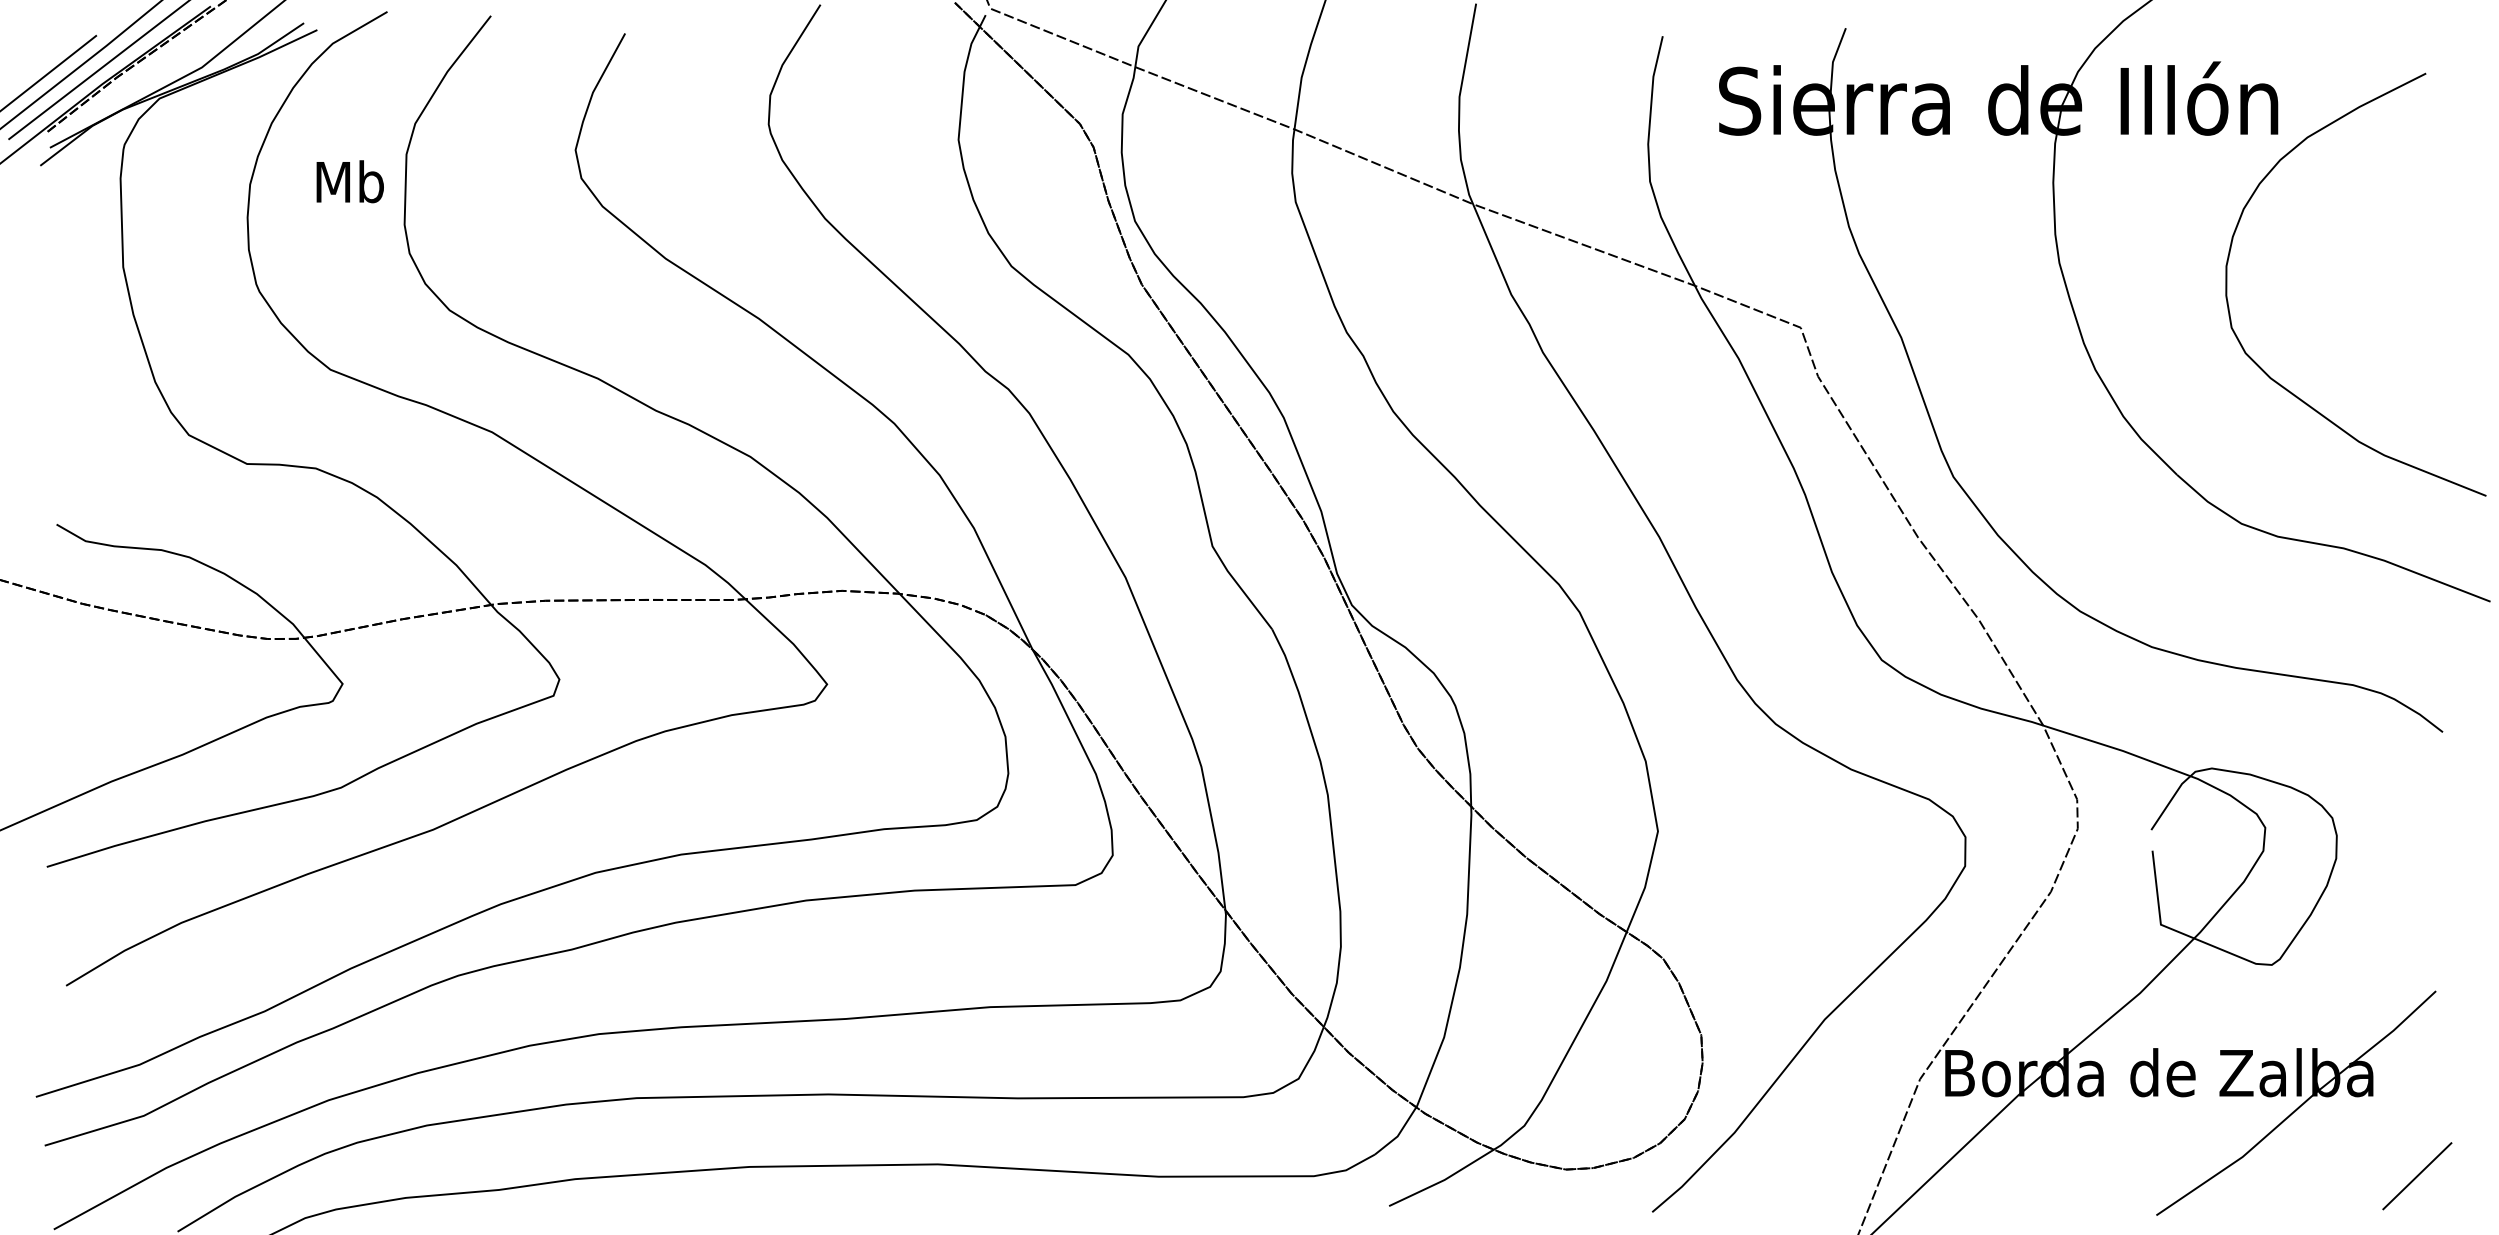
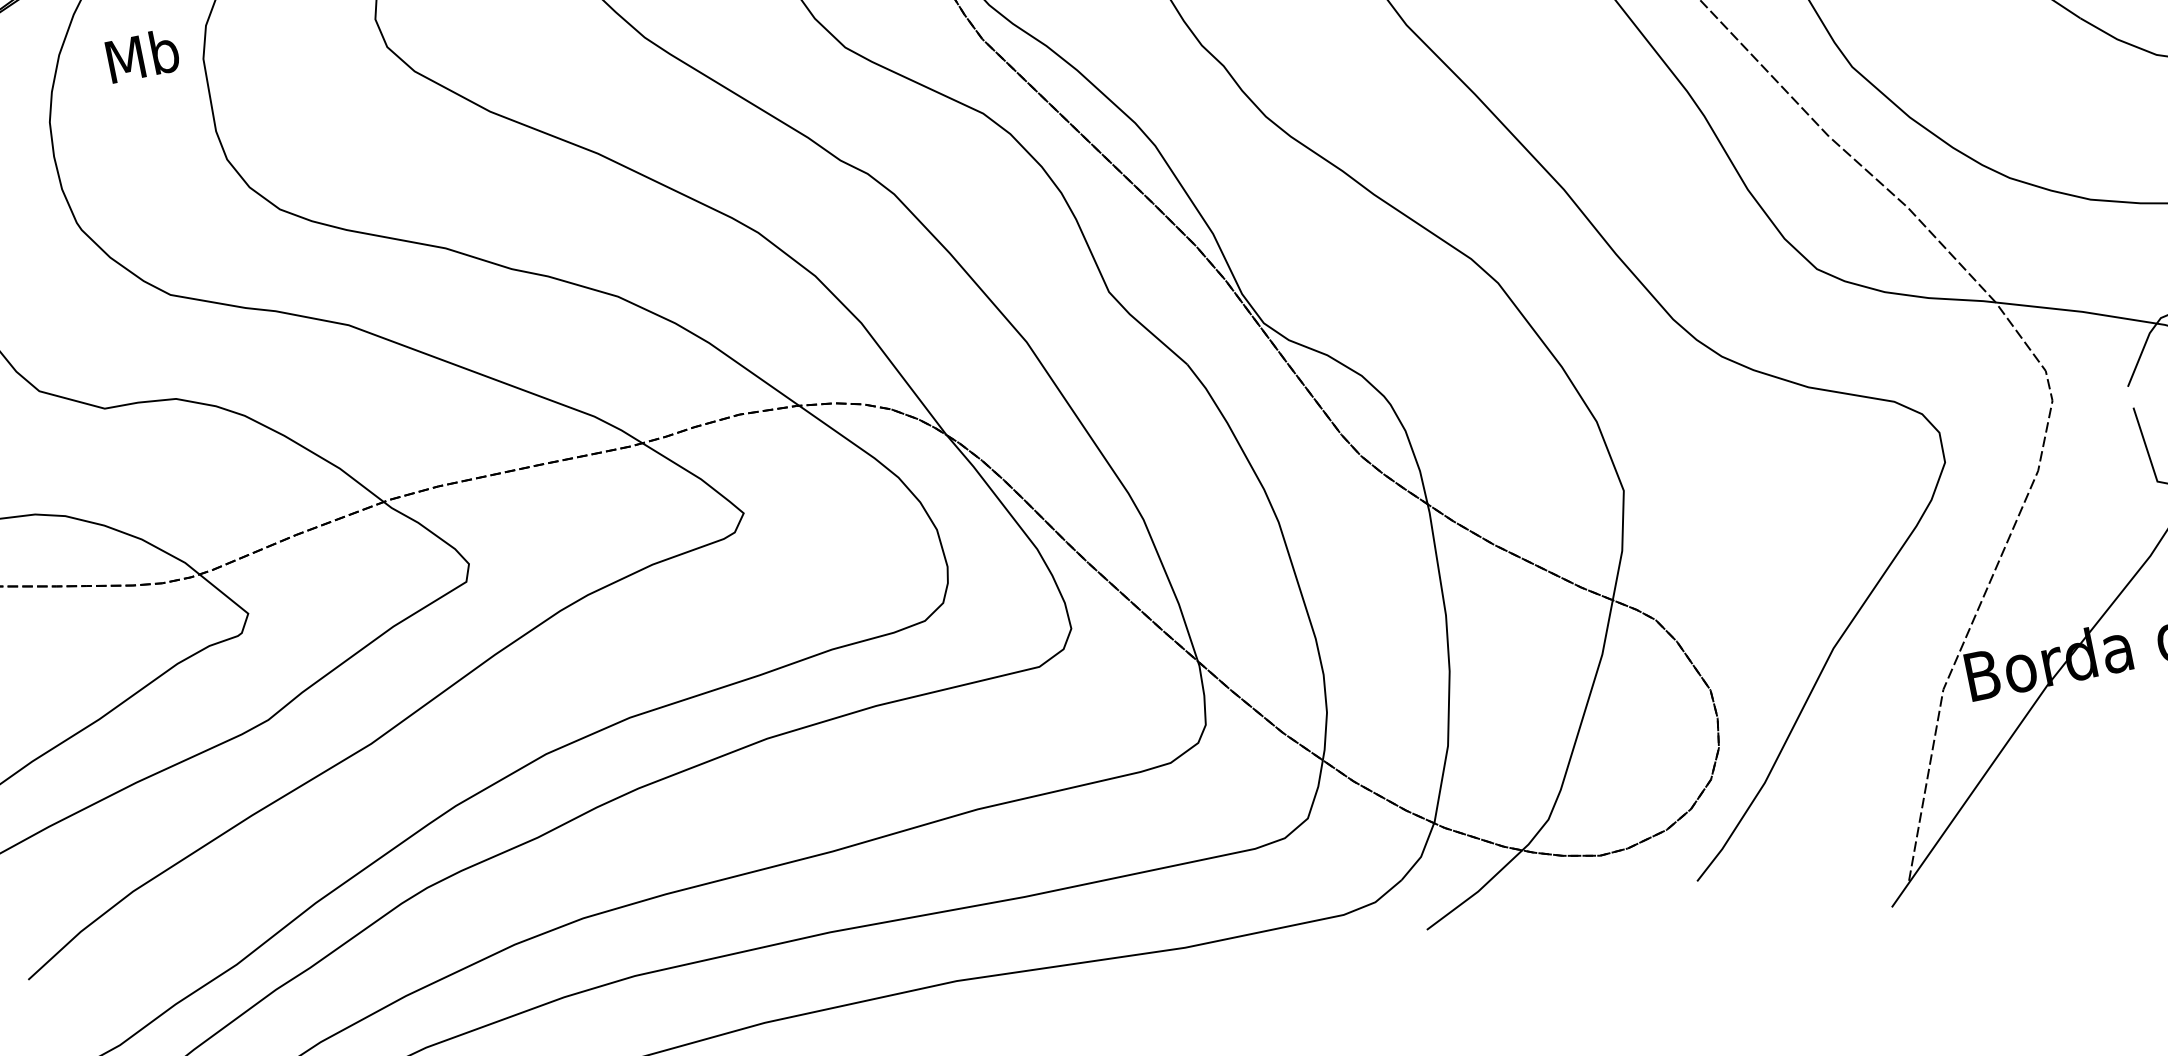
text: (349, 181) -> (142, 55), moved

